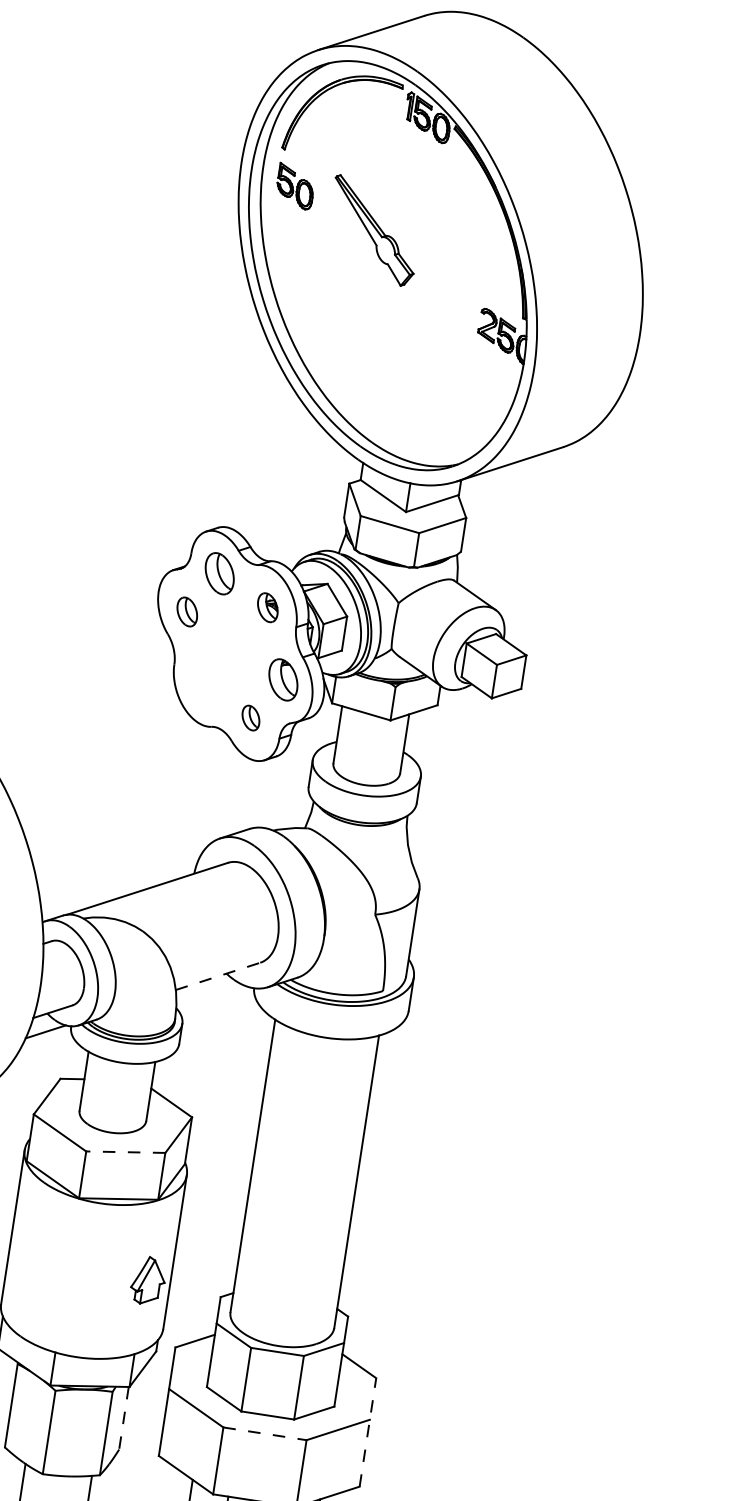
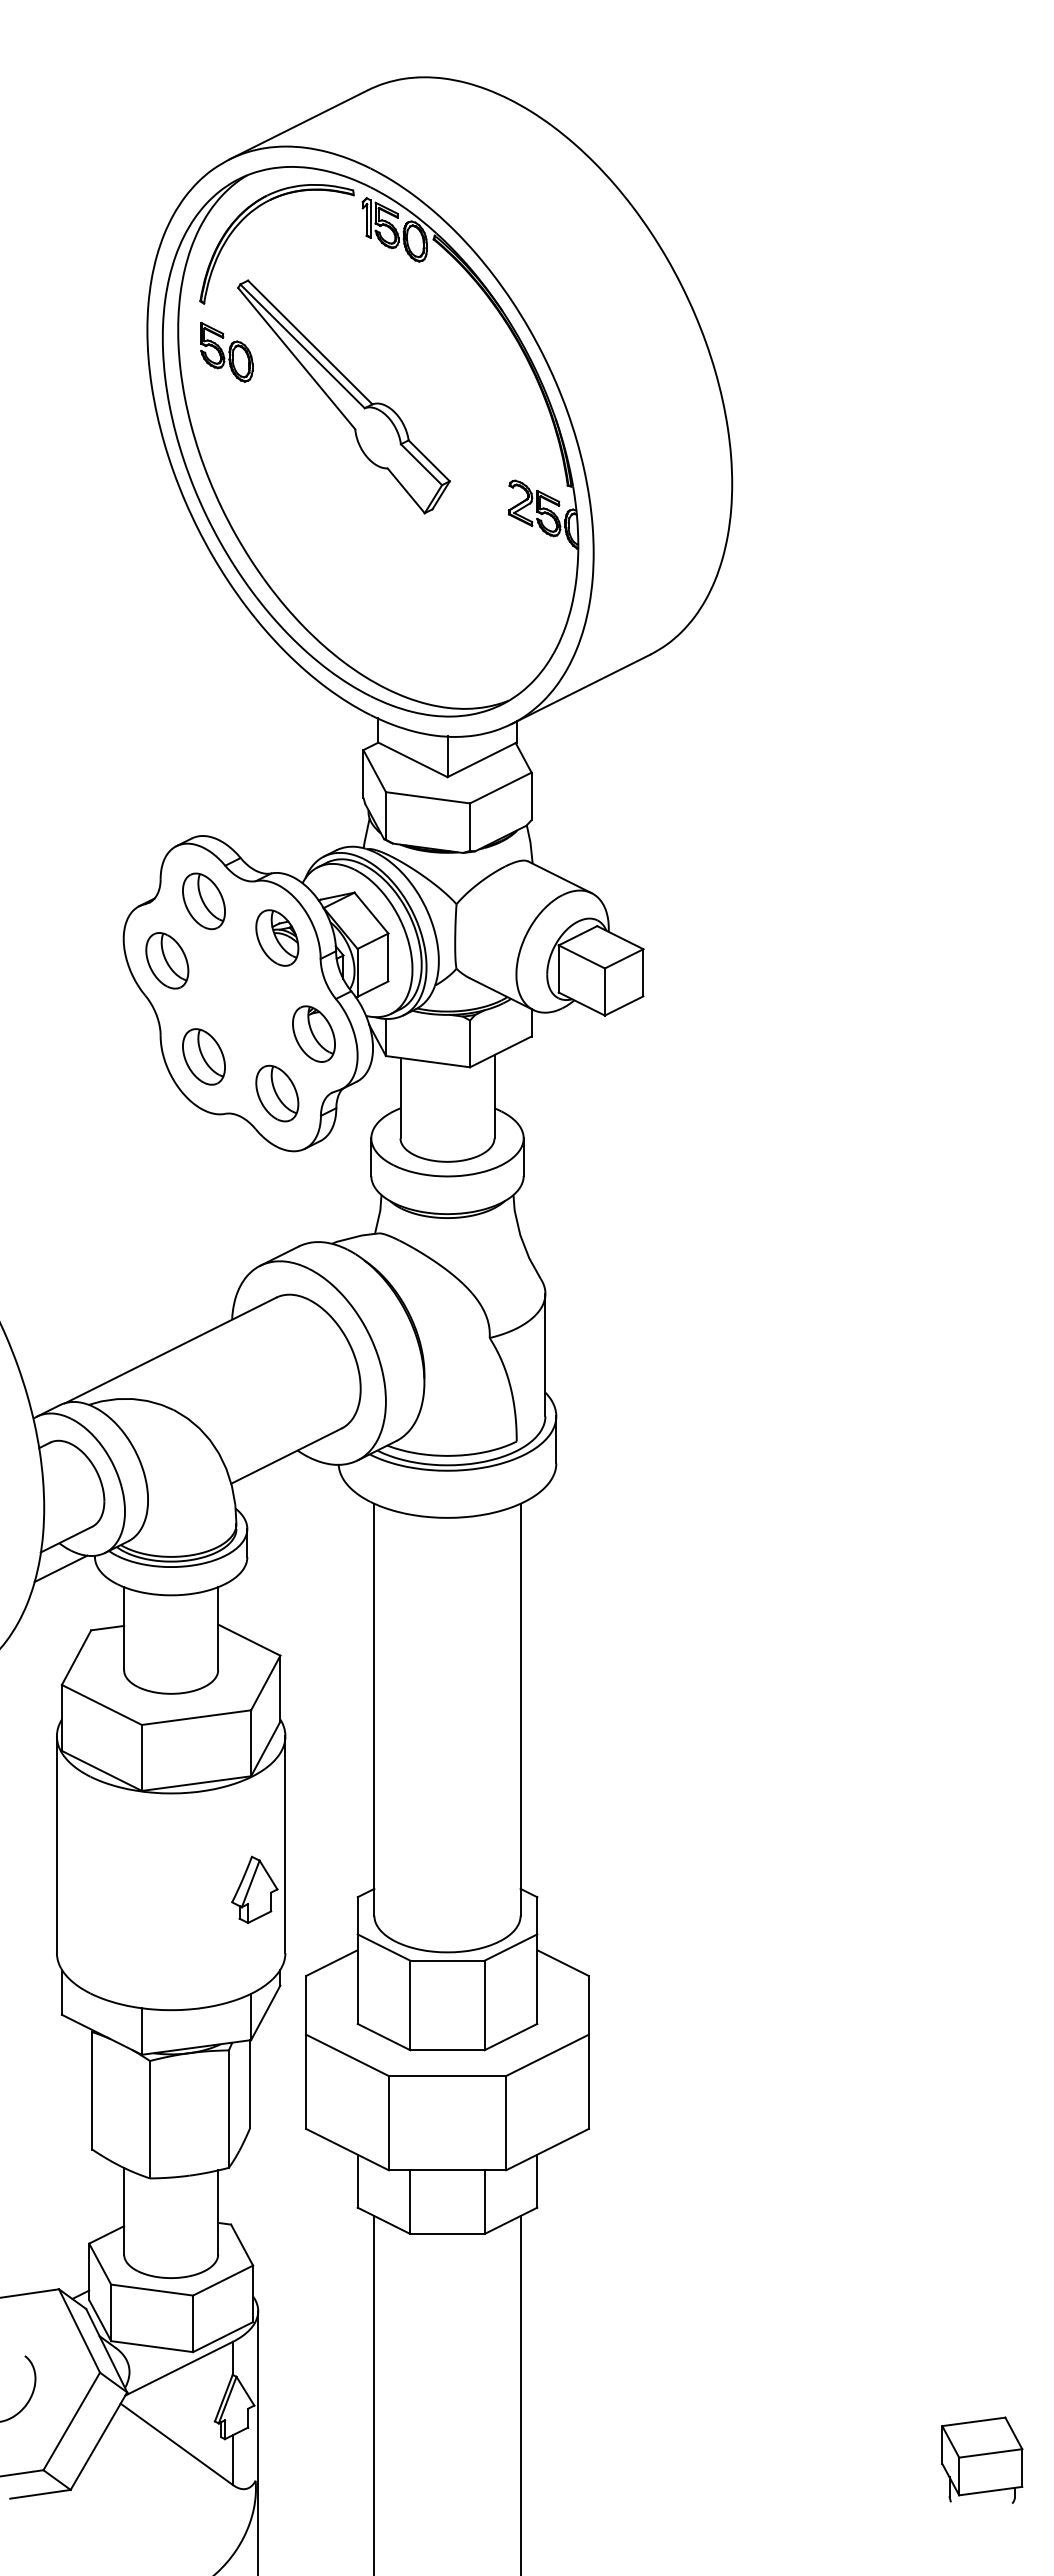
part: (373, 230) -> (343, 396), size x1.67
part: (267, 607) -> (277, 937), size x1.43
part: (187, 611) -> (167, 960), size x1.43
part: (202, 683) -> (203, 1056), added
part: (251, 718) -> (277, 1093), size x1.67
line: (218, 976) -> (286, 1456), dashed -> solid
line: (125, 1152) -> (196, 1717), dashed -> solid
line: (124, 1418) -> (250, 2084), dashed -> solid
line: (367, 1431) -> (588, 2051), dashed -> solid
line: (264, 1434) -> (447, 2076), dashed -> solid

